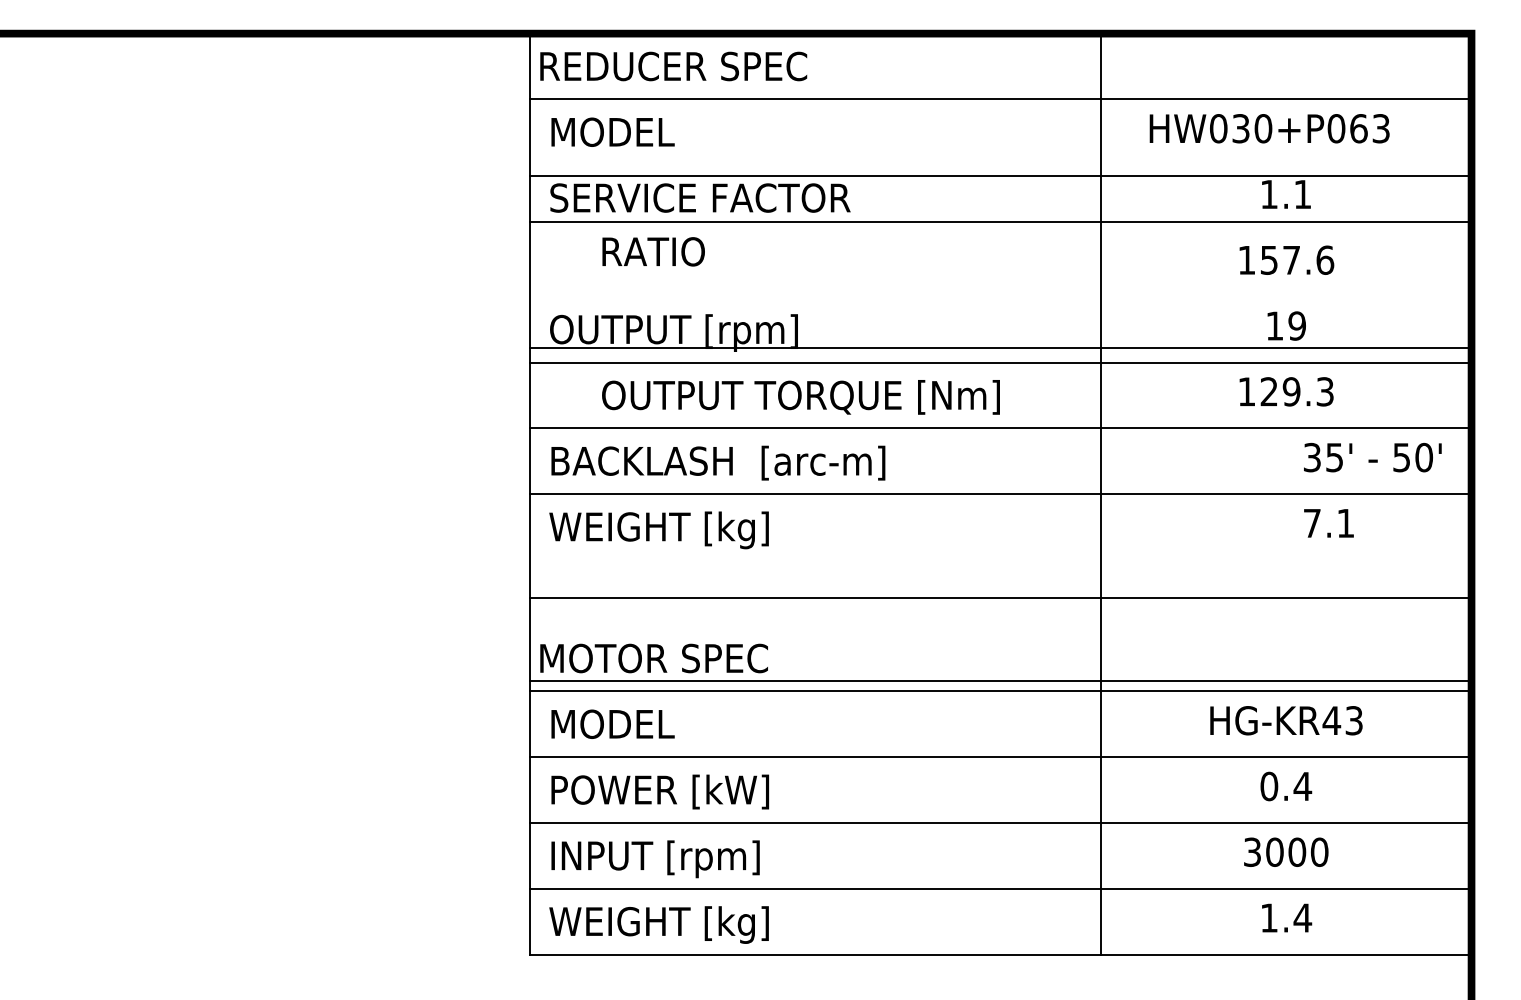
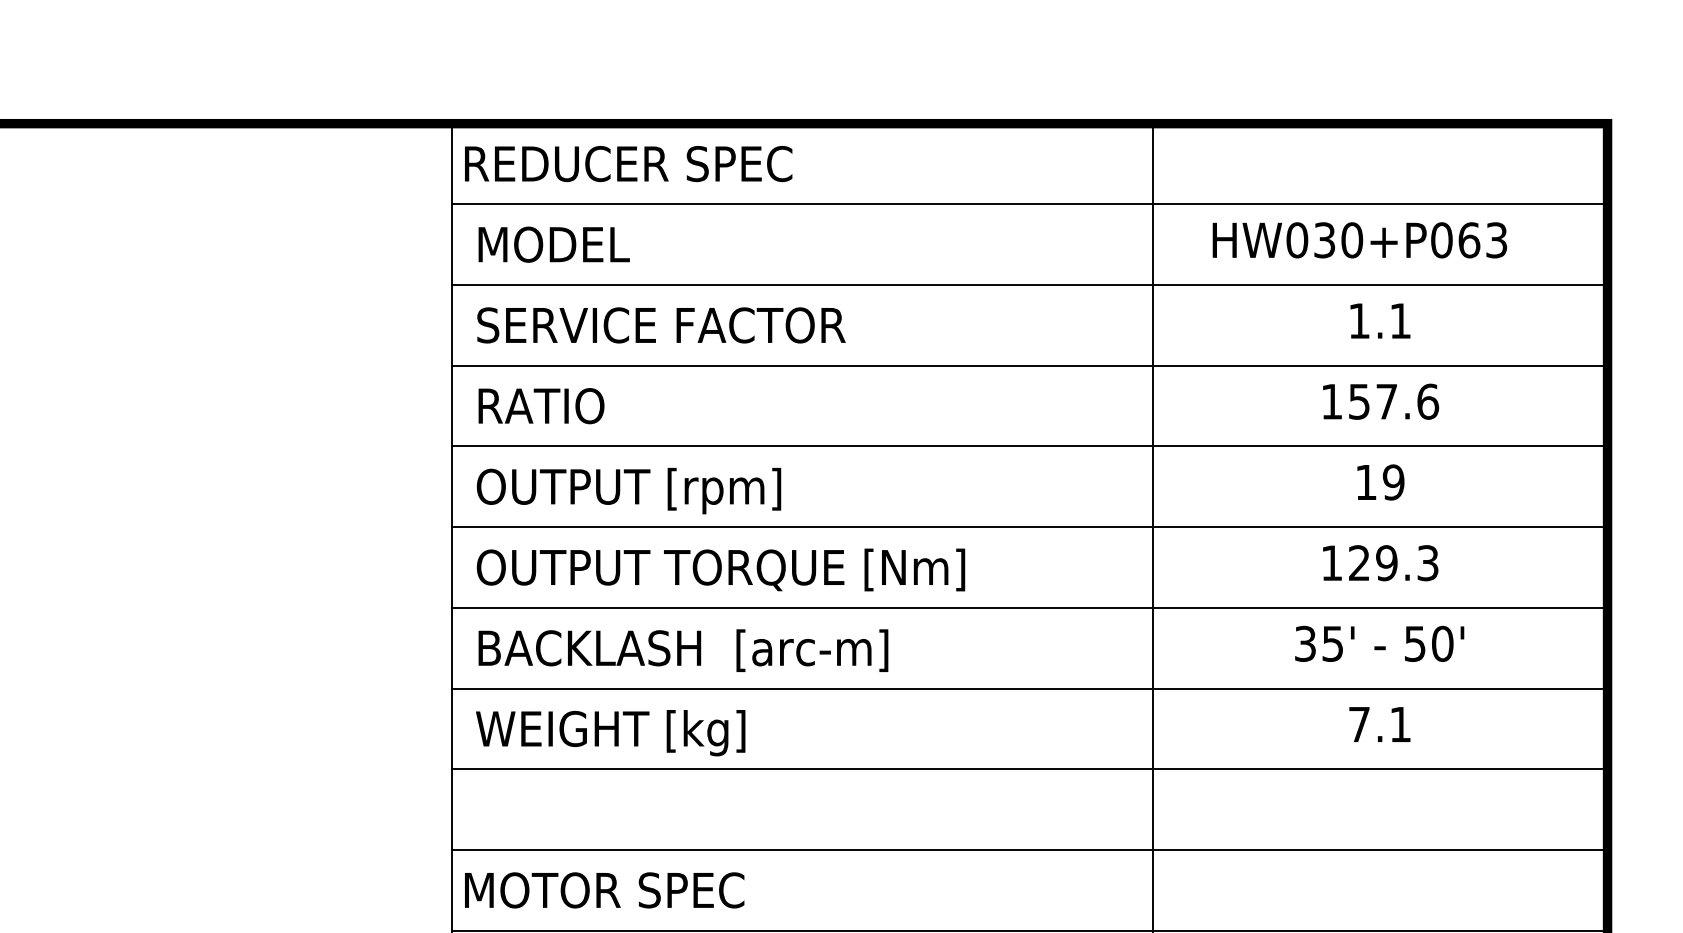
line: (1000, 175) -> (1029, 365), moved
line: (1000, 222) -> (1029, 285), moved
text: (653, 251) -> (541, 405), moved
line: (1000, 347) -> (1029, 446), moved
text: (800, 397) -> (720, 570), moved
text: (1372, 457) -> (1379, 643), moved
text: (1328, 523) -> (1379, 724), moved
line: (1000, 597) -> (1029, 768), moved
line: (1000, 680) -> (1029, 849), moved

